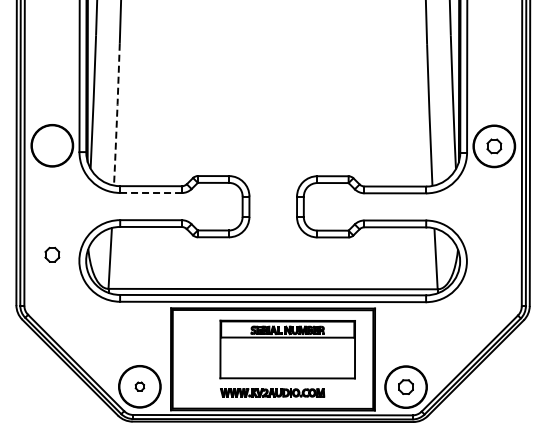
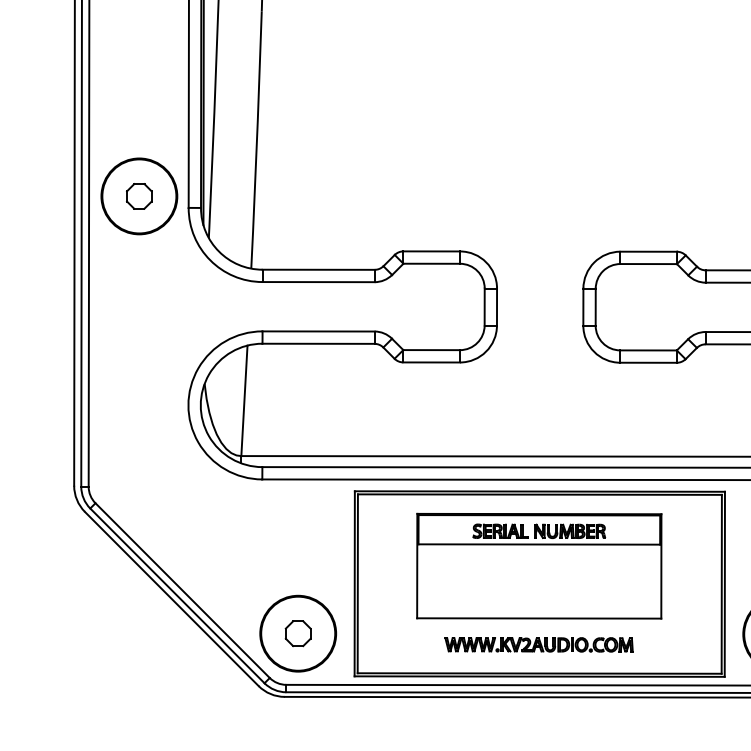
line: (117, 115) -> (257, 141), dashed -> solid
line: (151, 193) -> (319, 283), dashed -> solid
part: (52, 254) -> (139, 195), moved
part: (287, 349) -> (538, 566), moved
part: (139, 386) -> (297, 633), size x1.67

